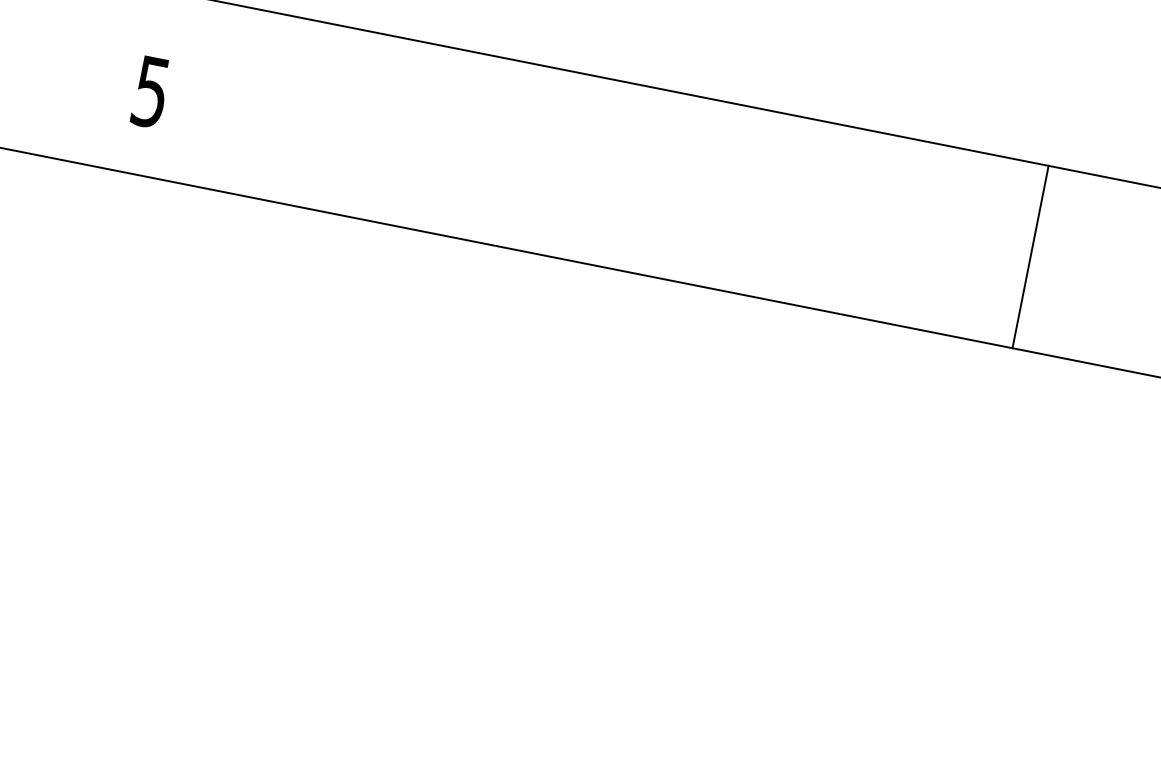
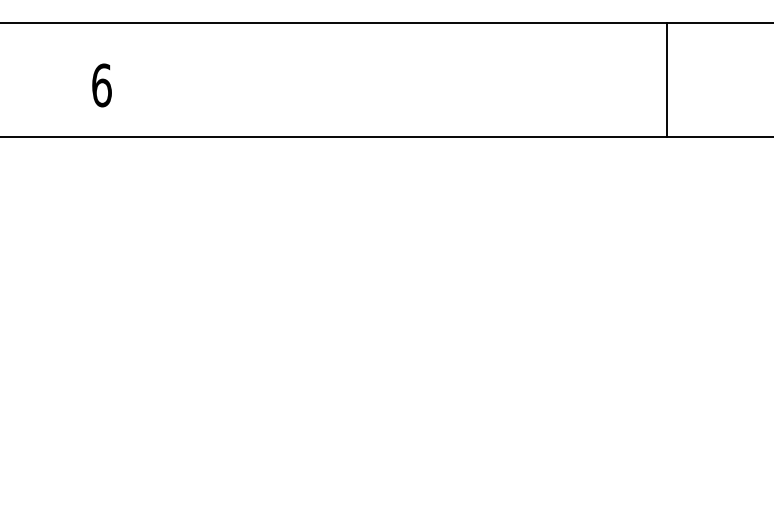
text: (150, 92) -> (101, 85), 5 -> 6
line: (1030, 256) -> (666, 79), moved

